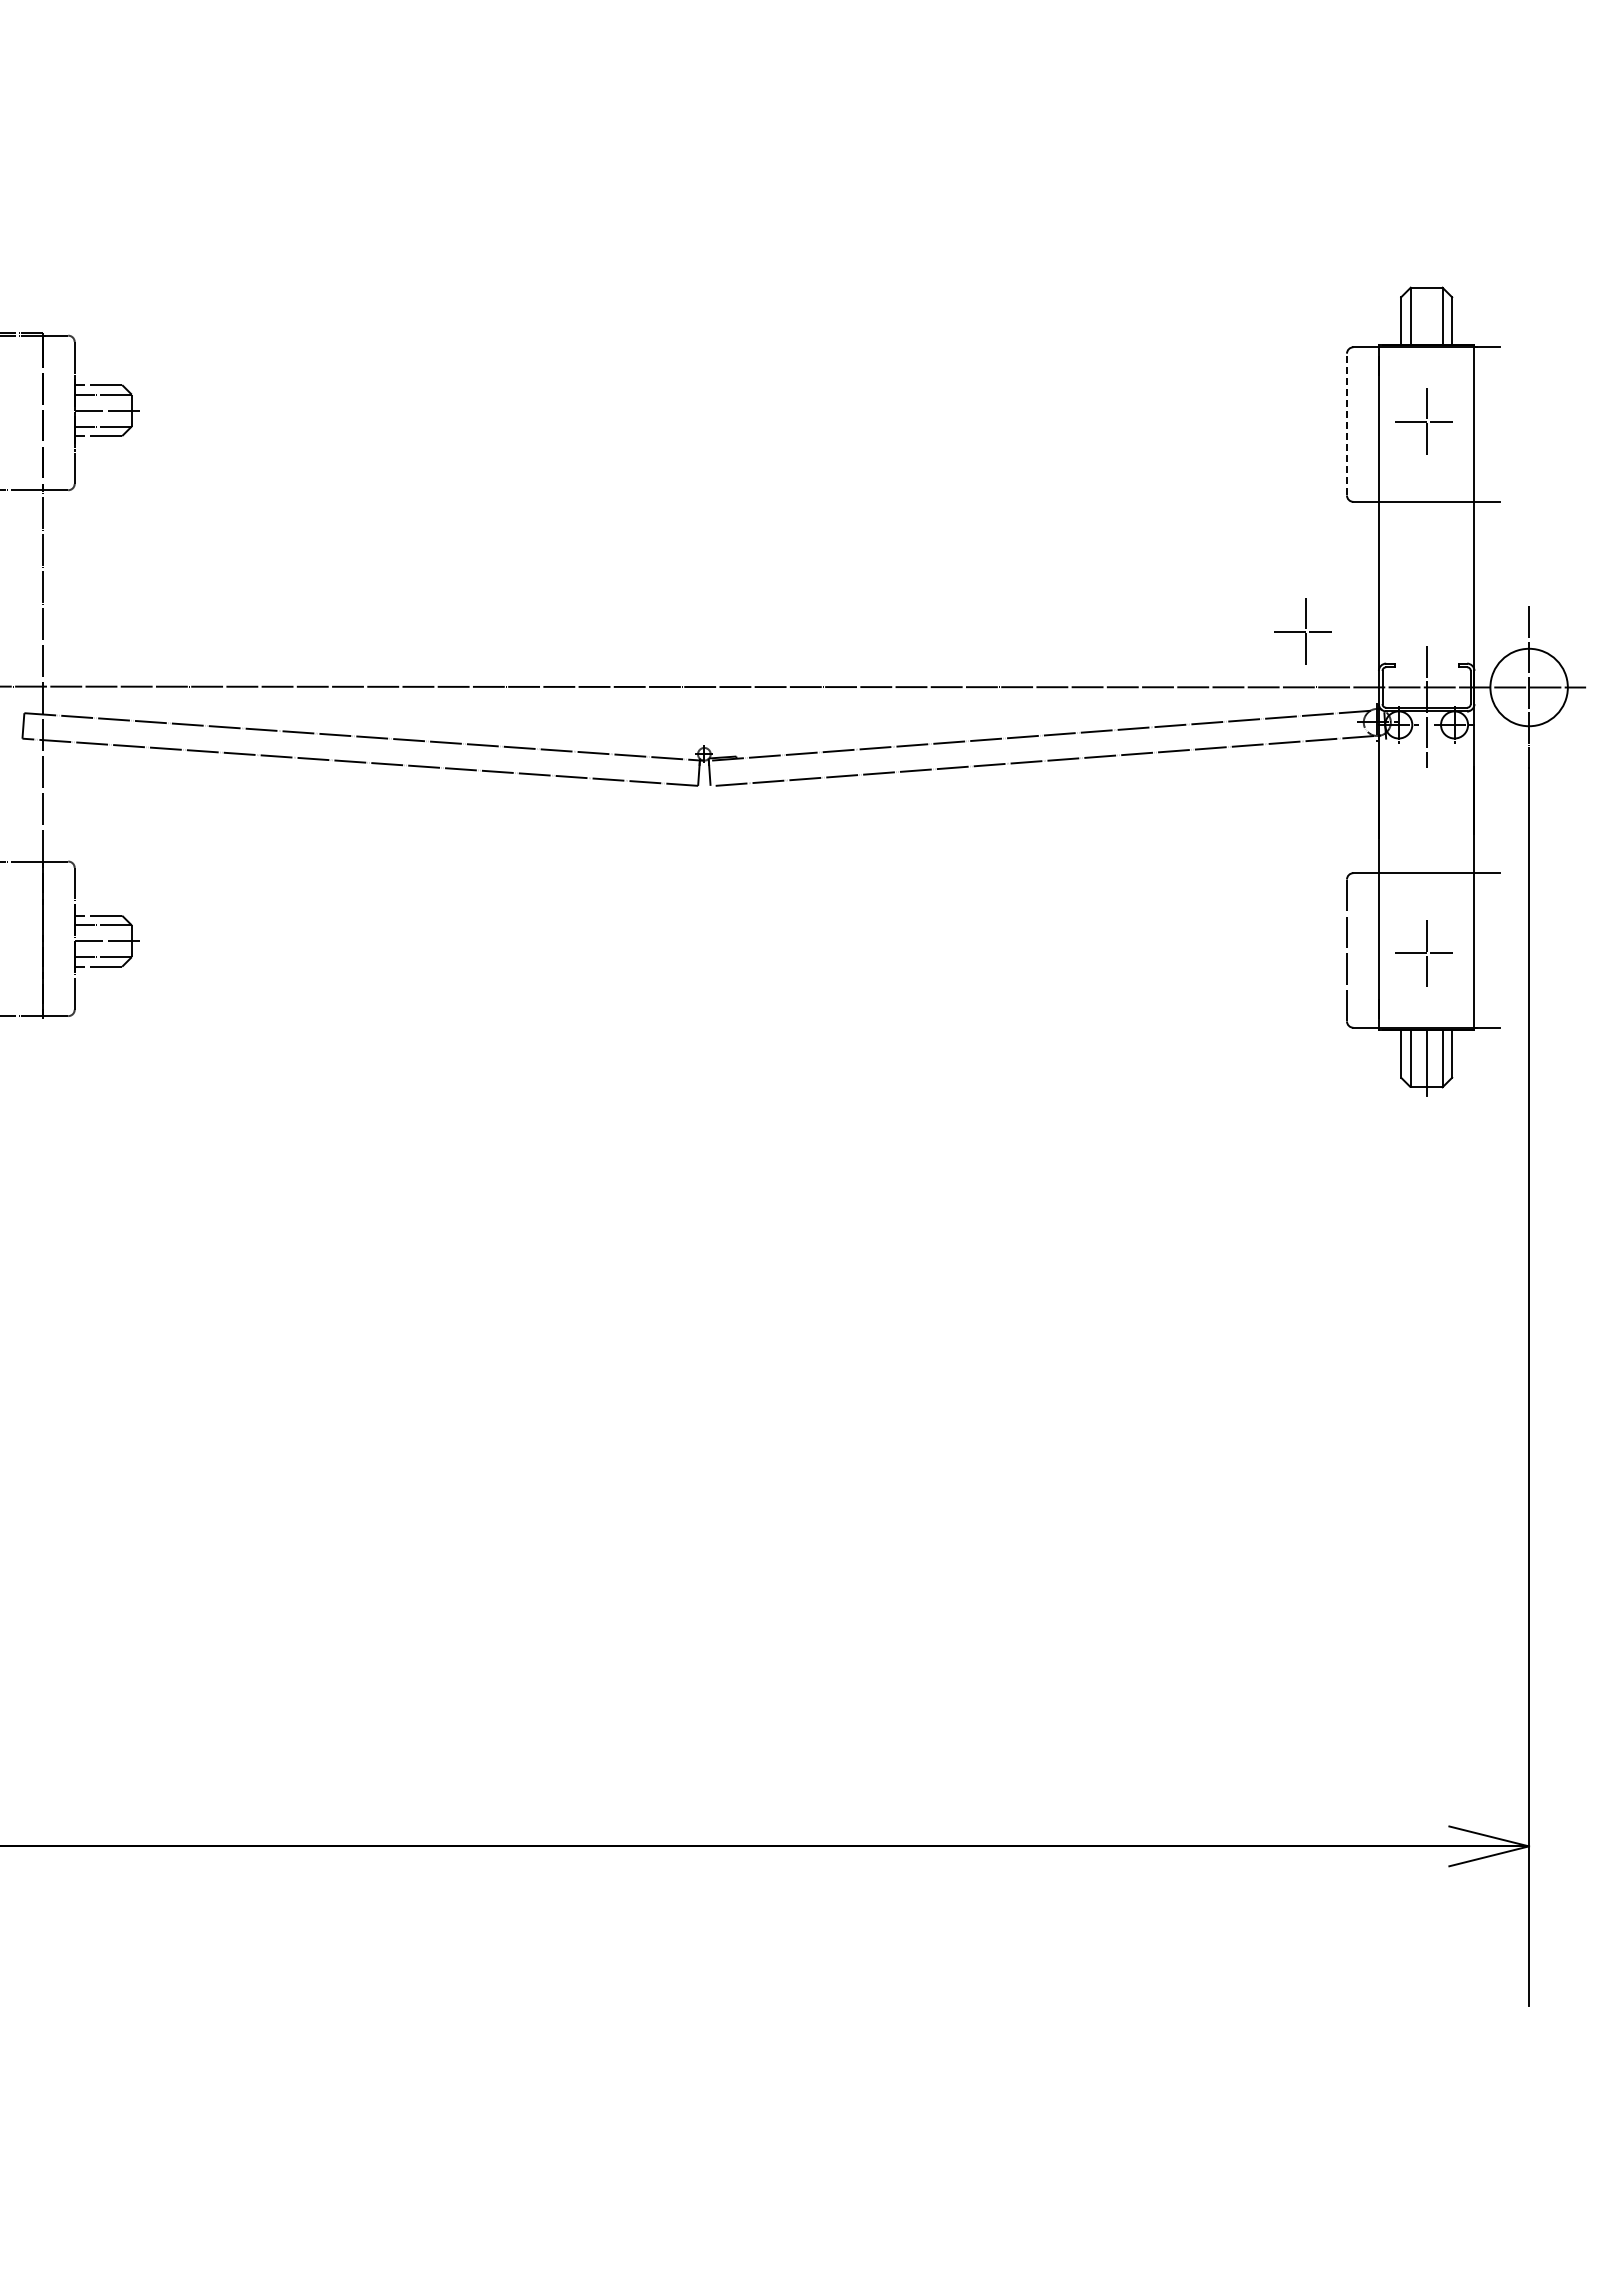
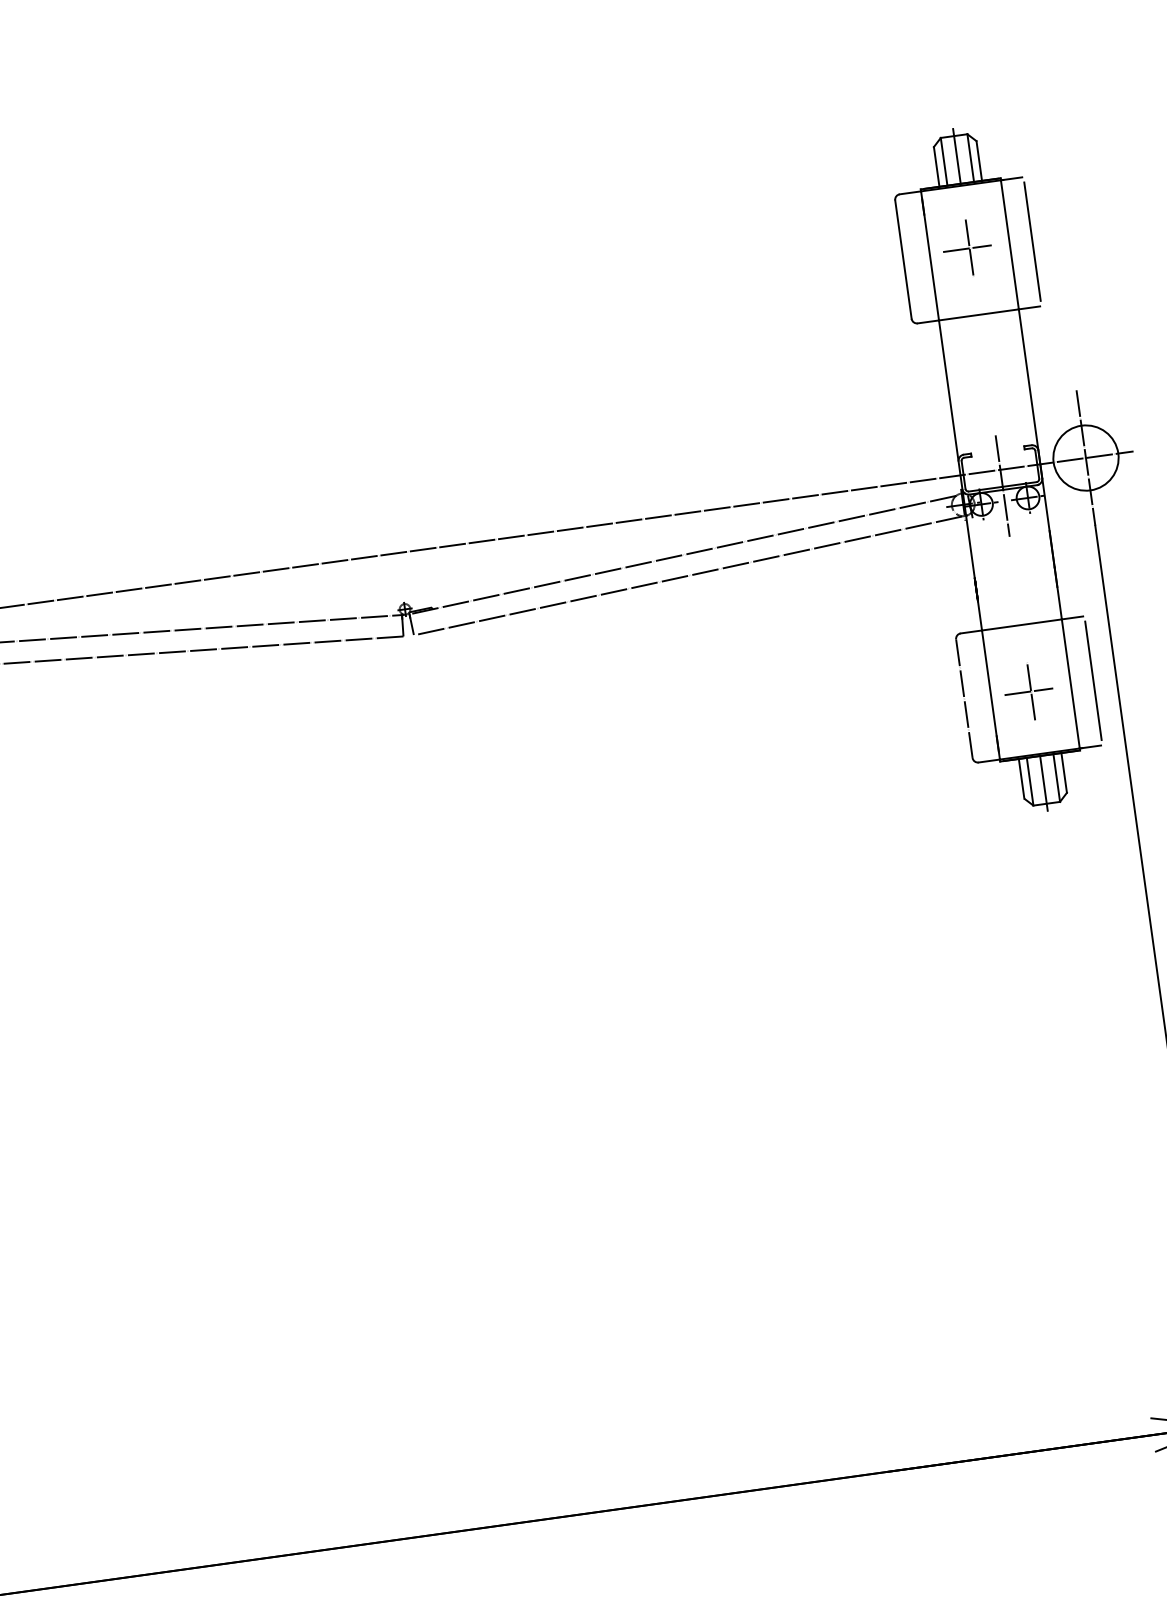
line: (1426, 311) -> (956, 155), added
line: (1346, 424) -> (903, 259), dashed -> solid
line: (1501, 424) -> (1032, 241), added
part: (1302, 631) -> (890, 437), removed
line: (1501, 950) -> (1093, 680), added

